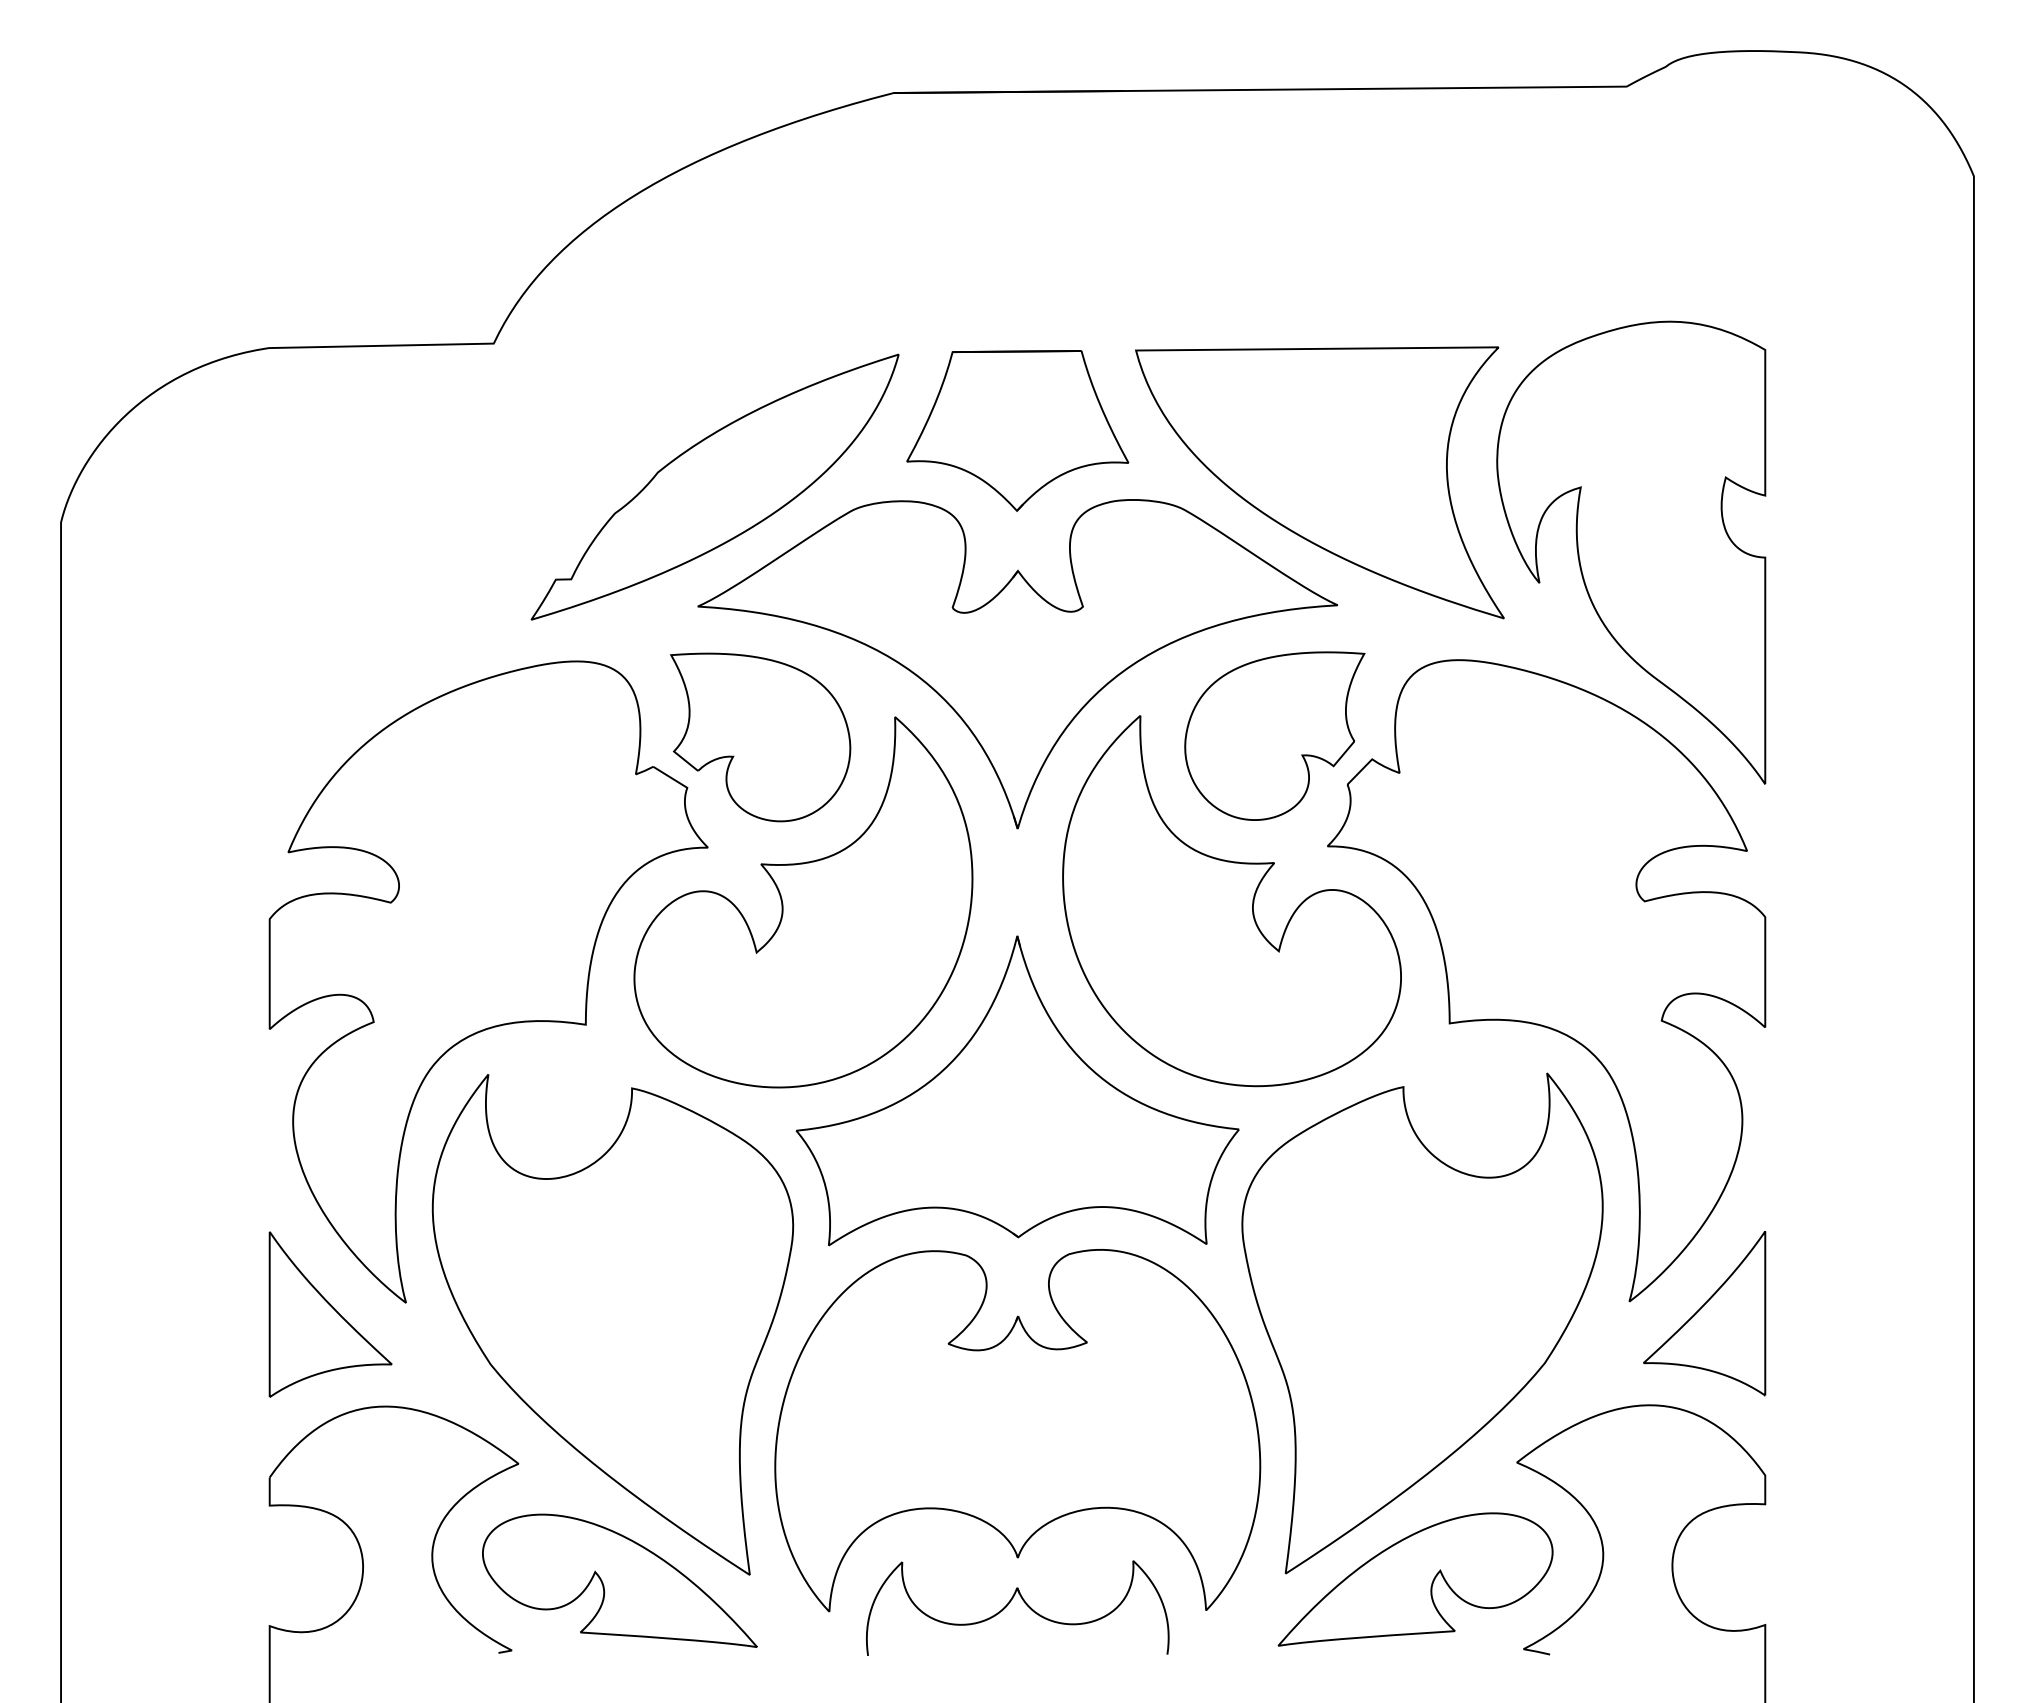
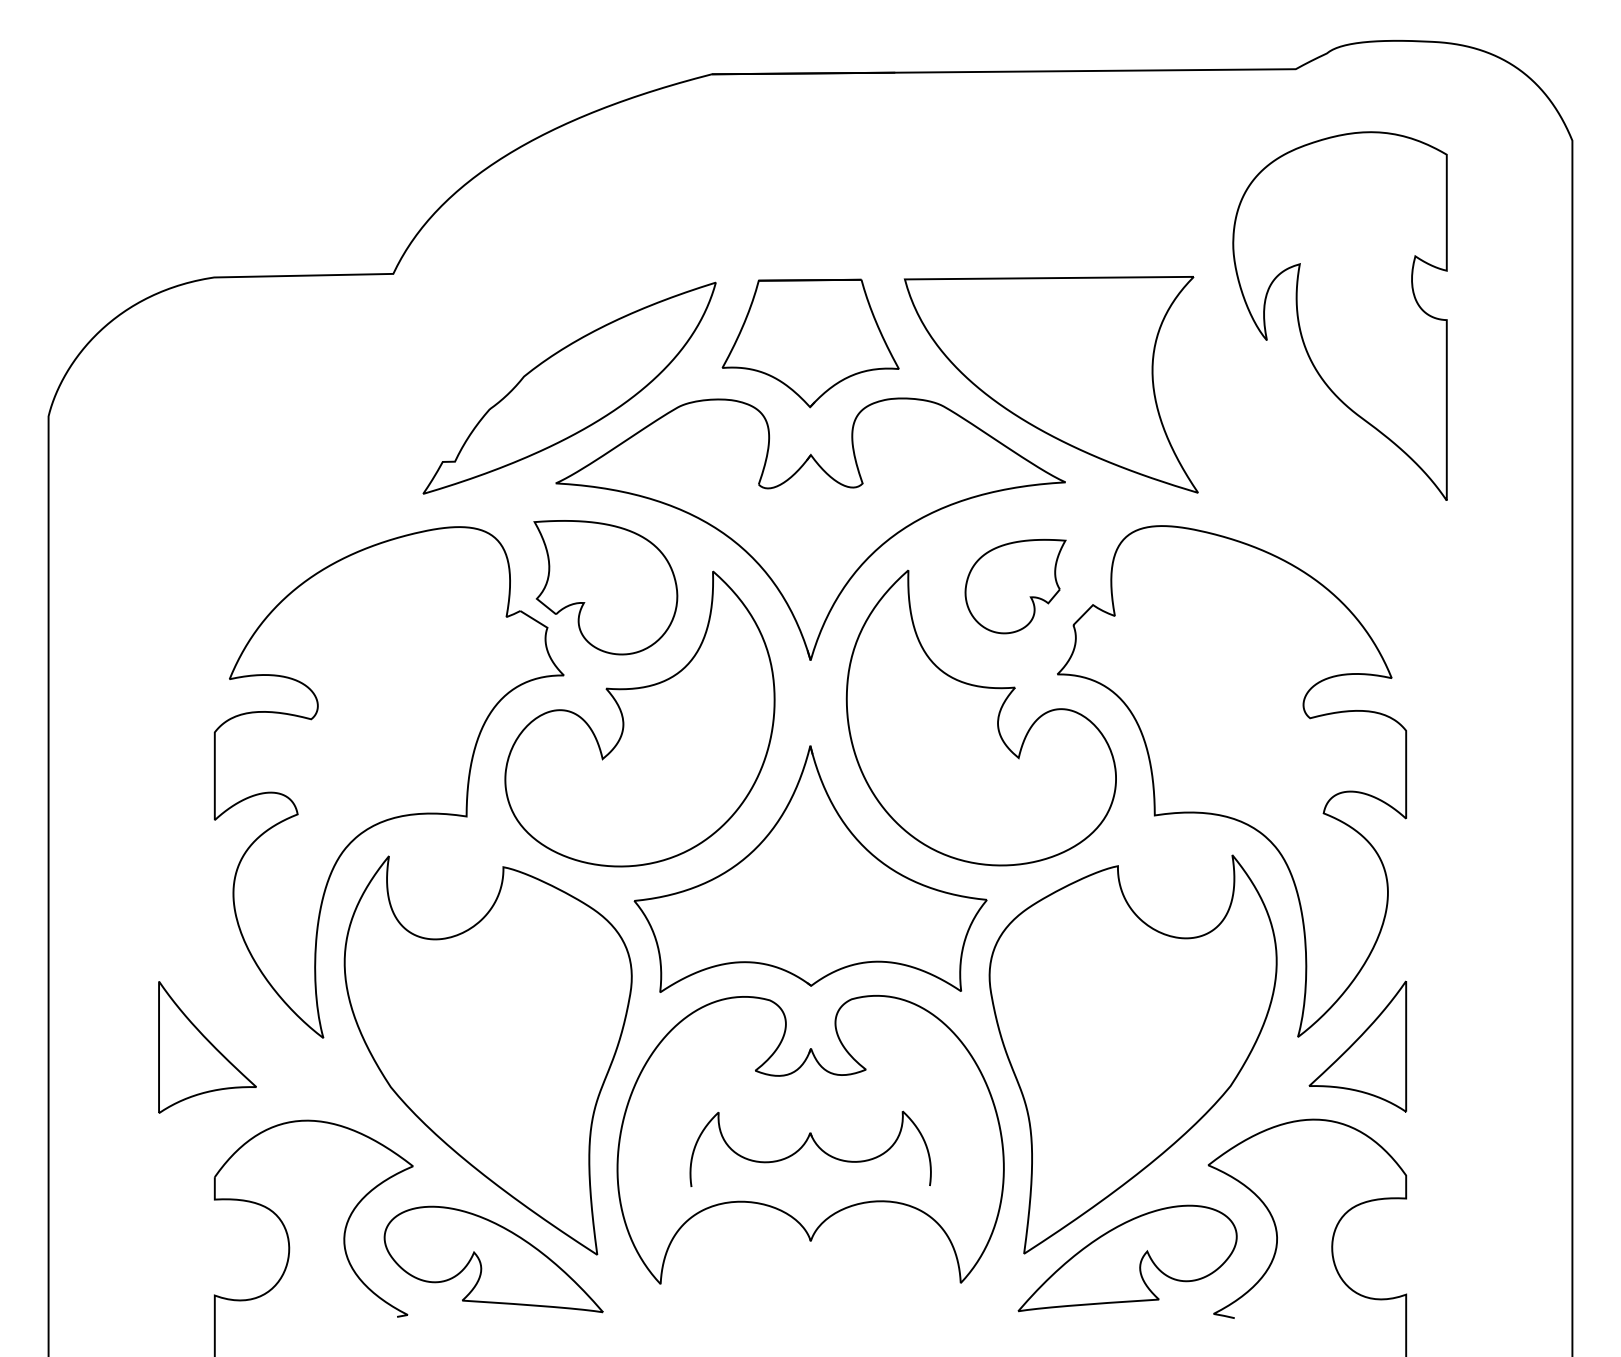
part: (1631, 552) -> (1340, 316), moved
part: (1274, 735) -> (1015, 586), size x0.7
part: (330, 1314) -> (207, 1047), moved
part: (1024, 1603) -> (816, 1145), moved

